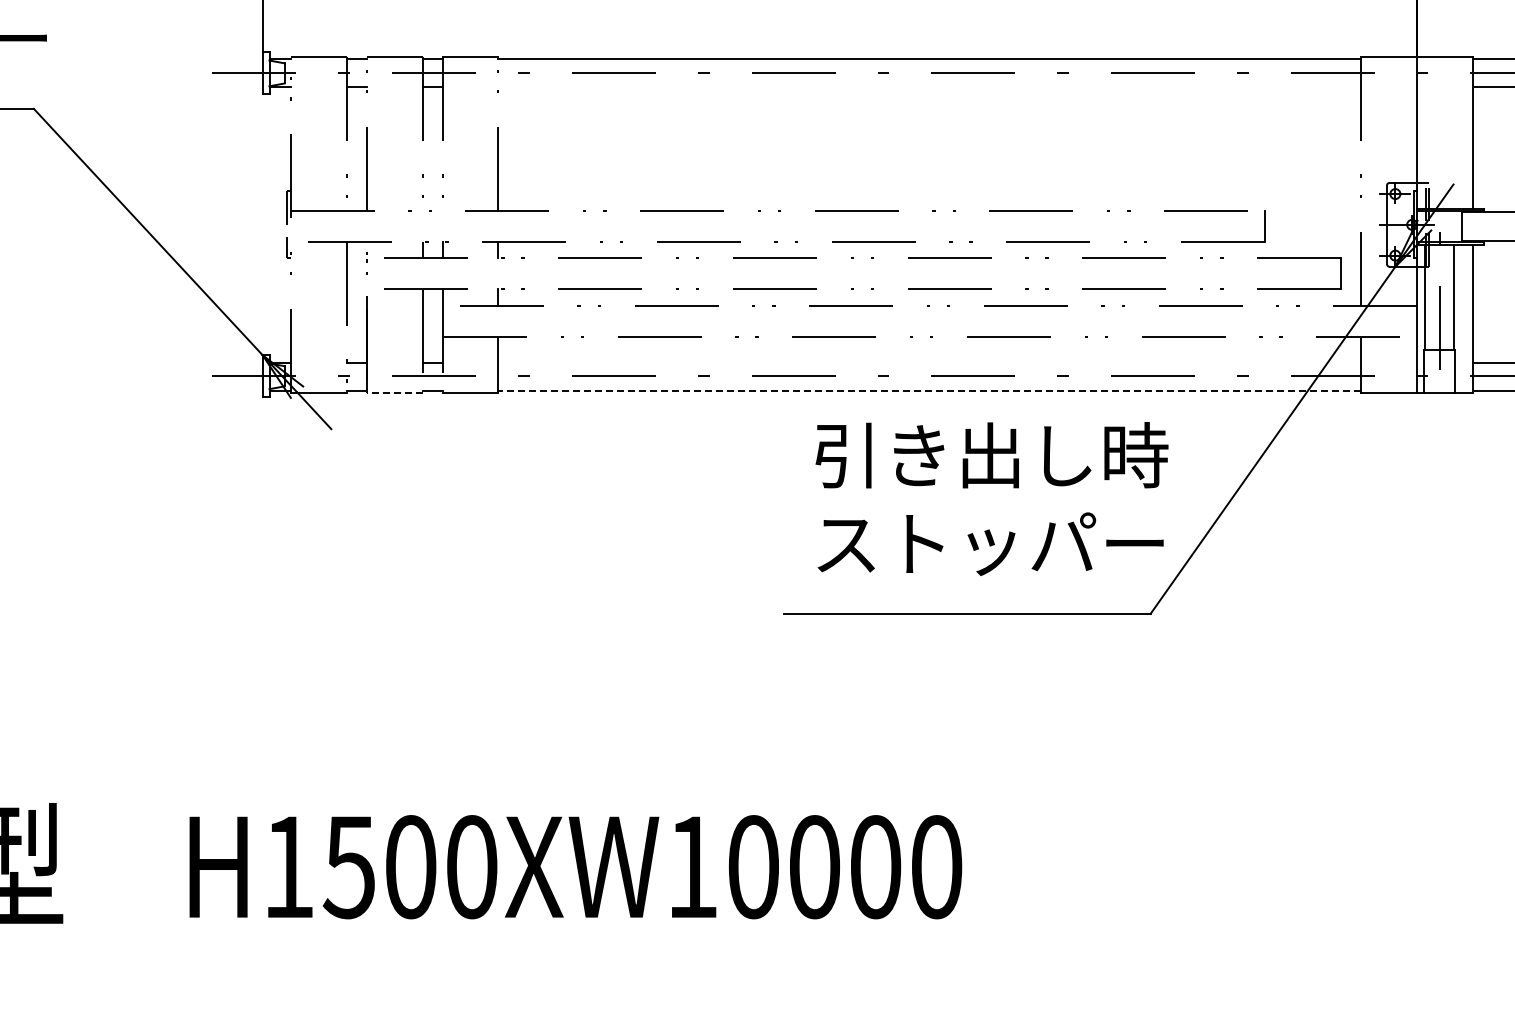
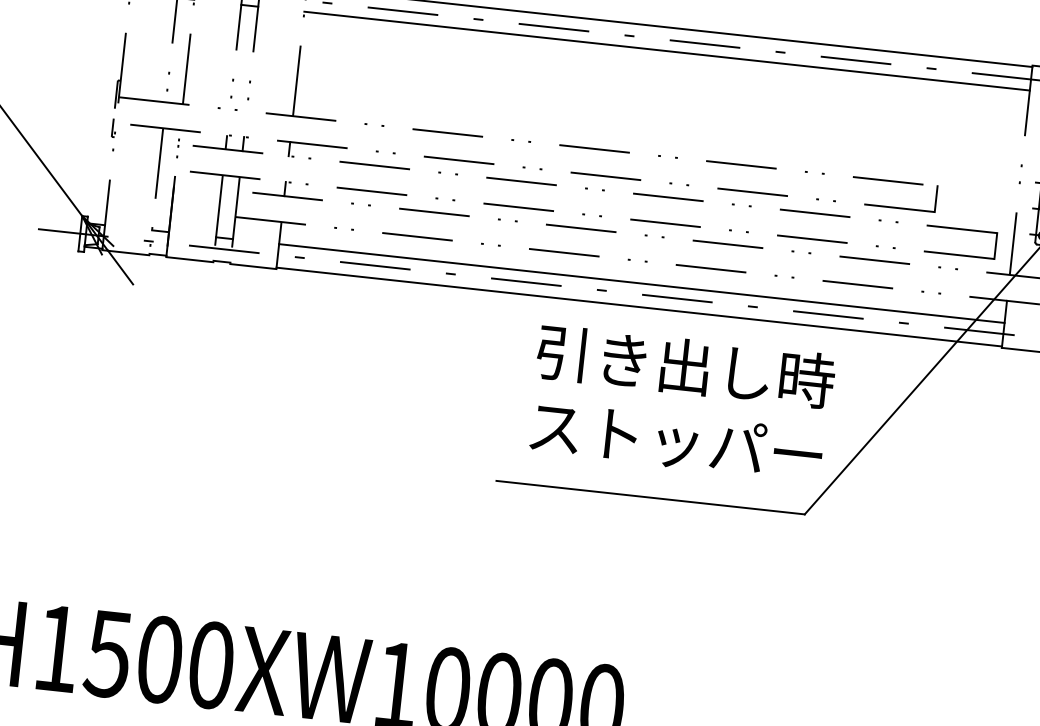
line: (929, 86) -> (667, 51), added
line: (929, 363) -> (641, 283), added
line: (929, 391) -> (639, 307), dashed -> solid
line: (394, 392) -> (189, 259), dashed -> solid

